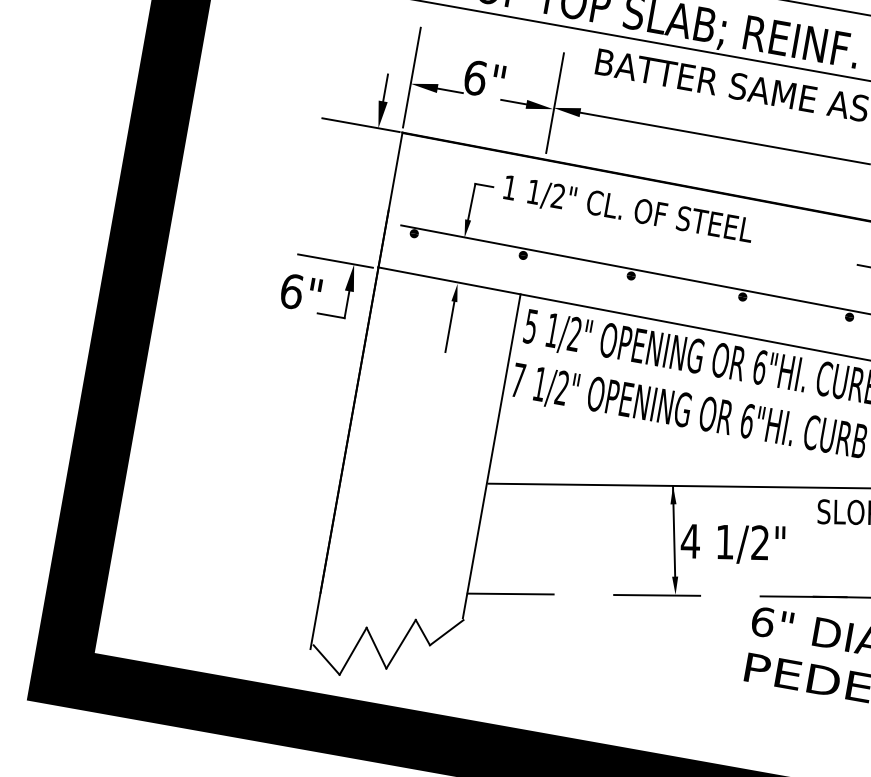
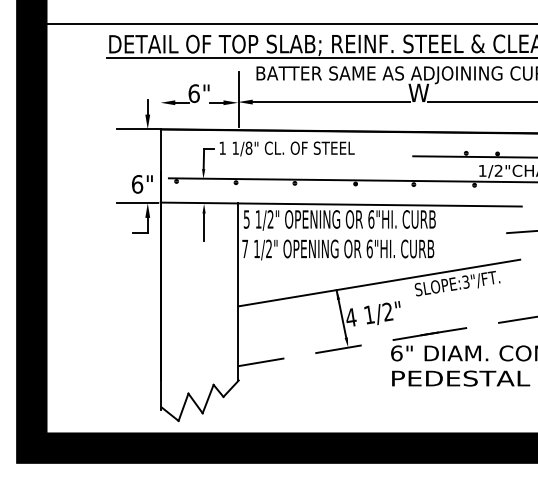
line: (411, 77) -> (160, 99), removed
text: (557, 194) -> (248, 147), 1/2" -> 1/8"
text: (301, 293) -> (142, 184), moved

